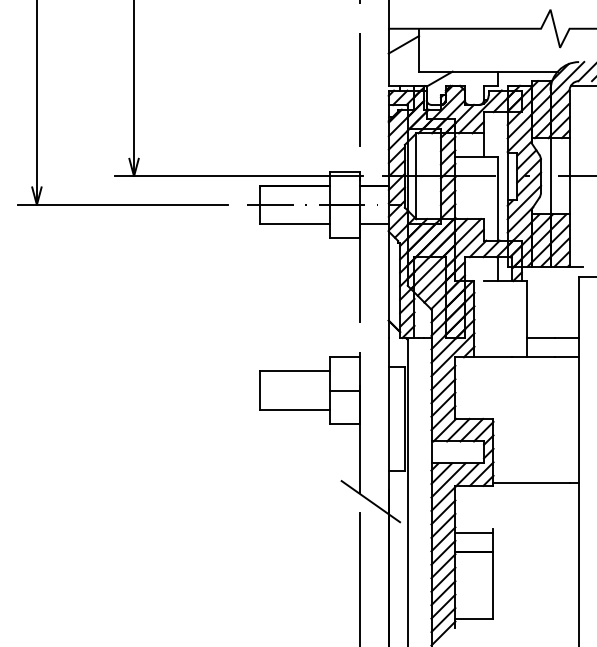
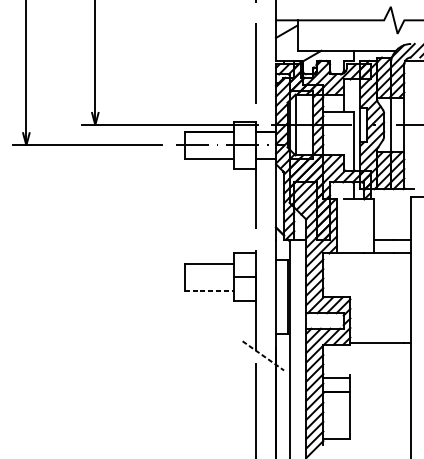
line: (294, 409) -> (209, 290), solid -> dashed
line: (370, 501) -> (263, 355), solid -> dashed

